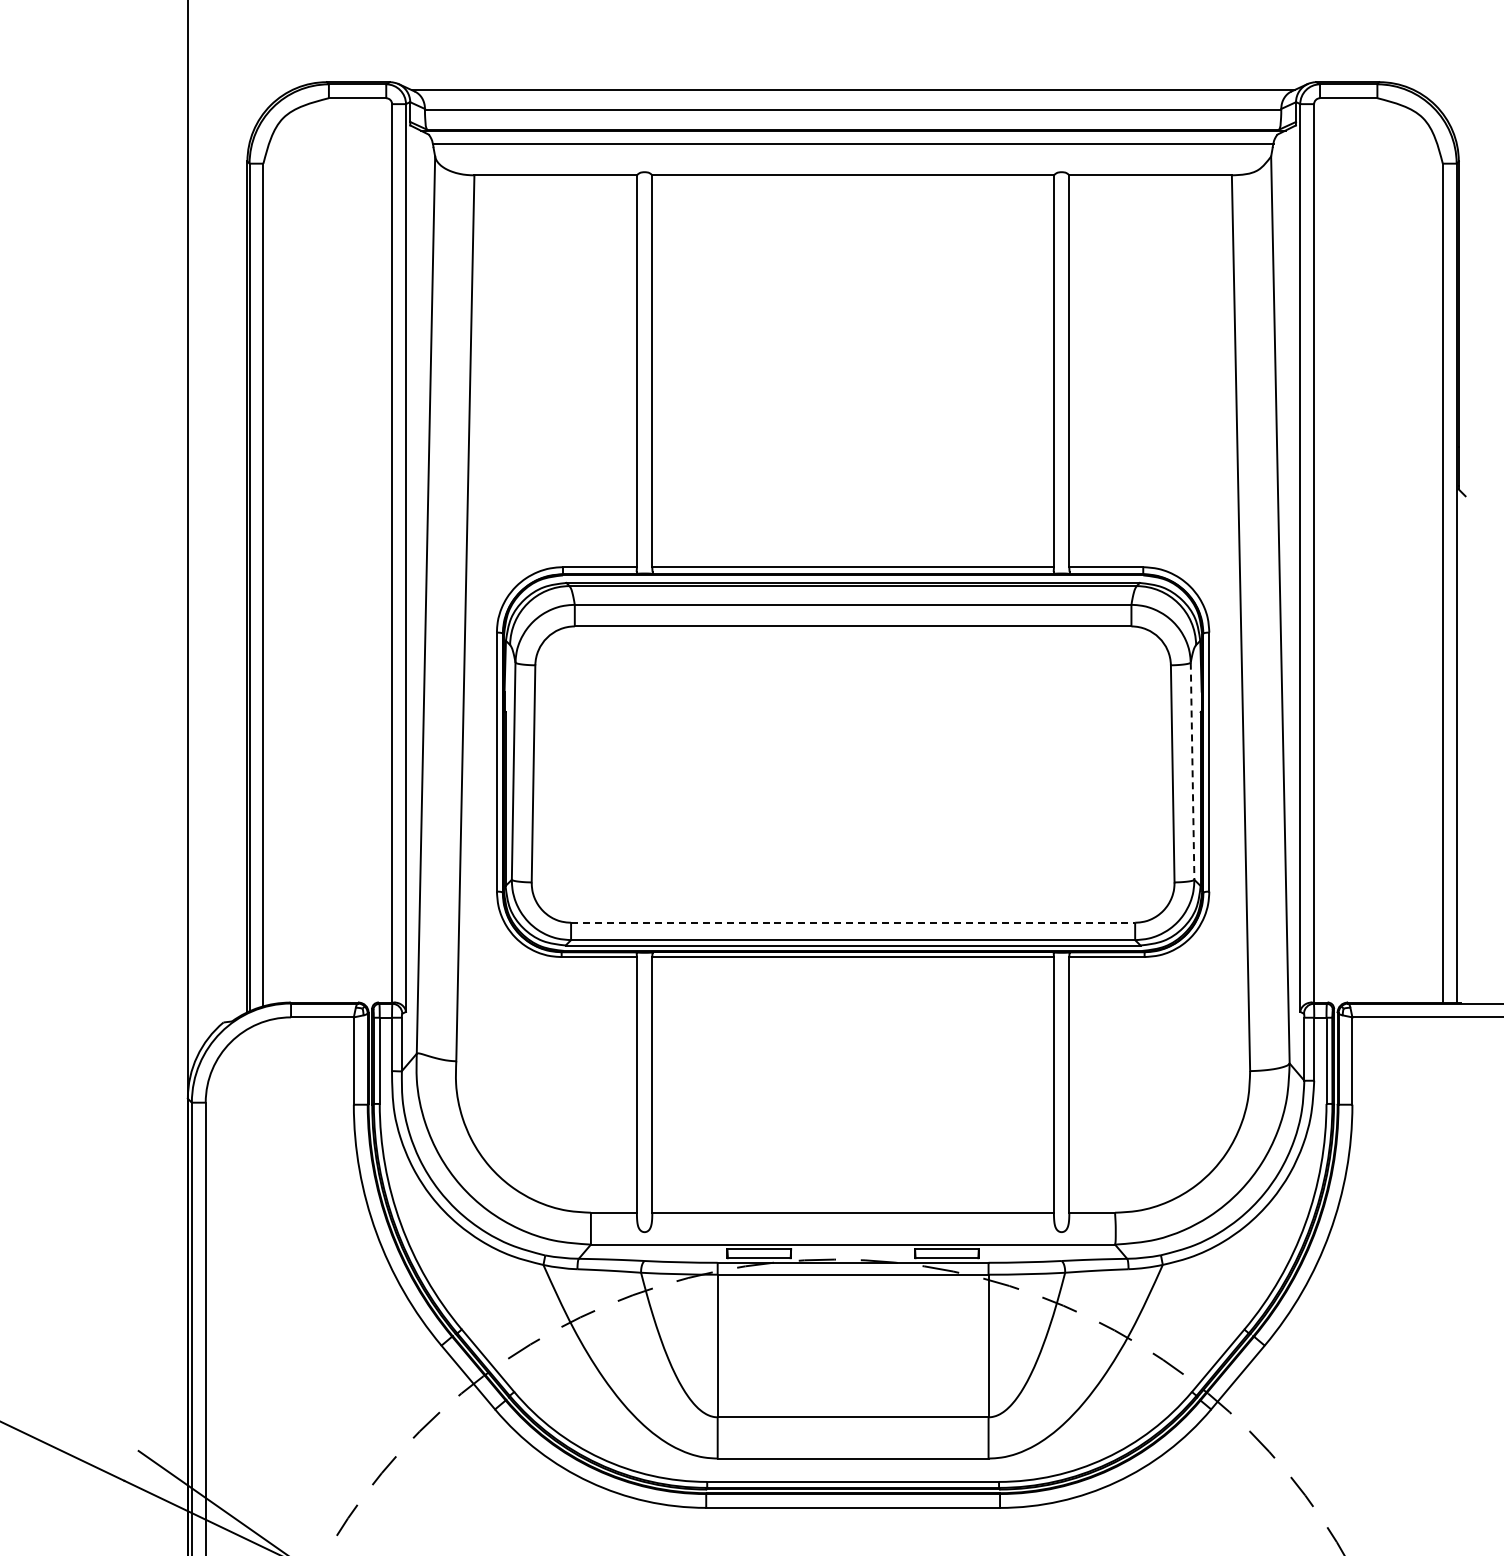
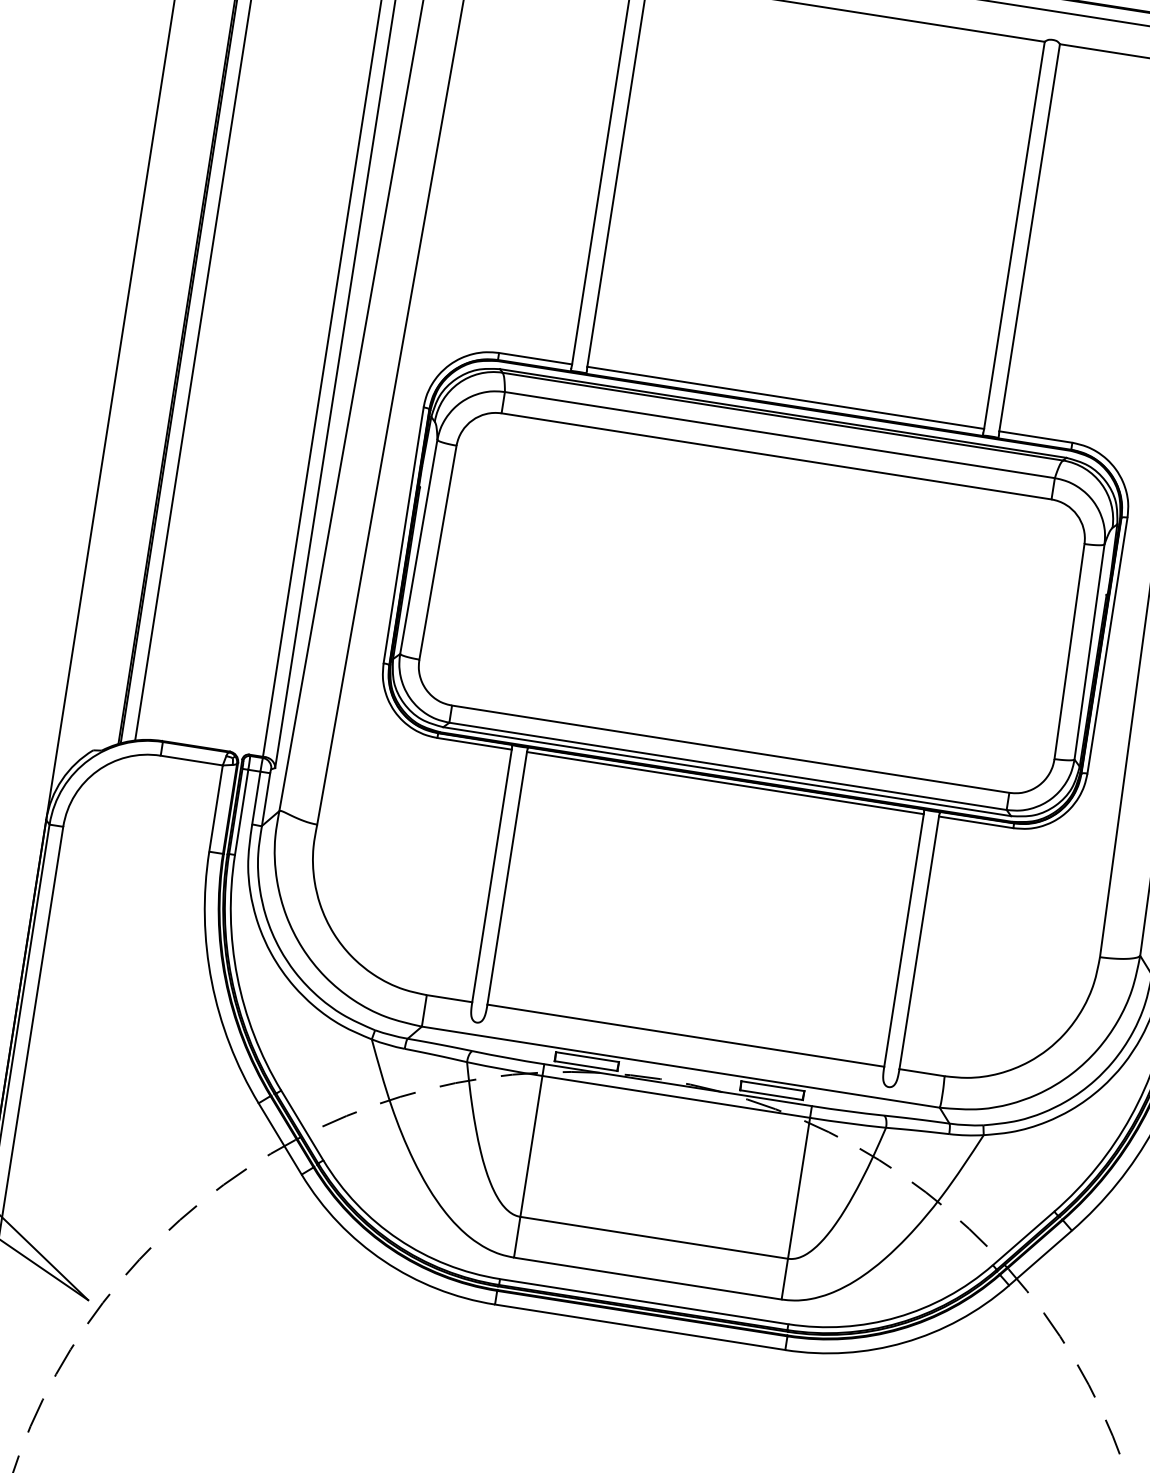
line: (1192, 771) -> (1089, 652), dashed -> solid
line: (853, 922) -> (731, 749), dashed -> solid

